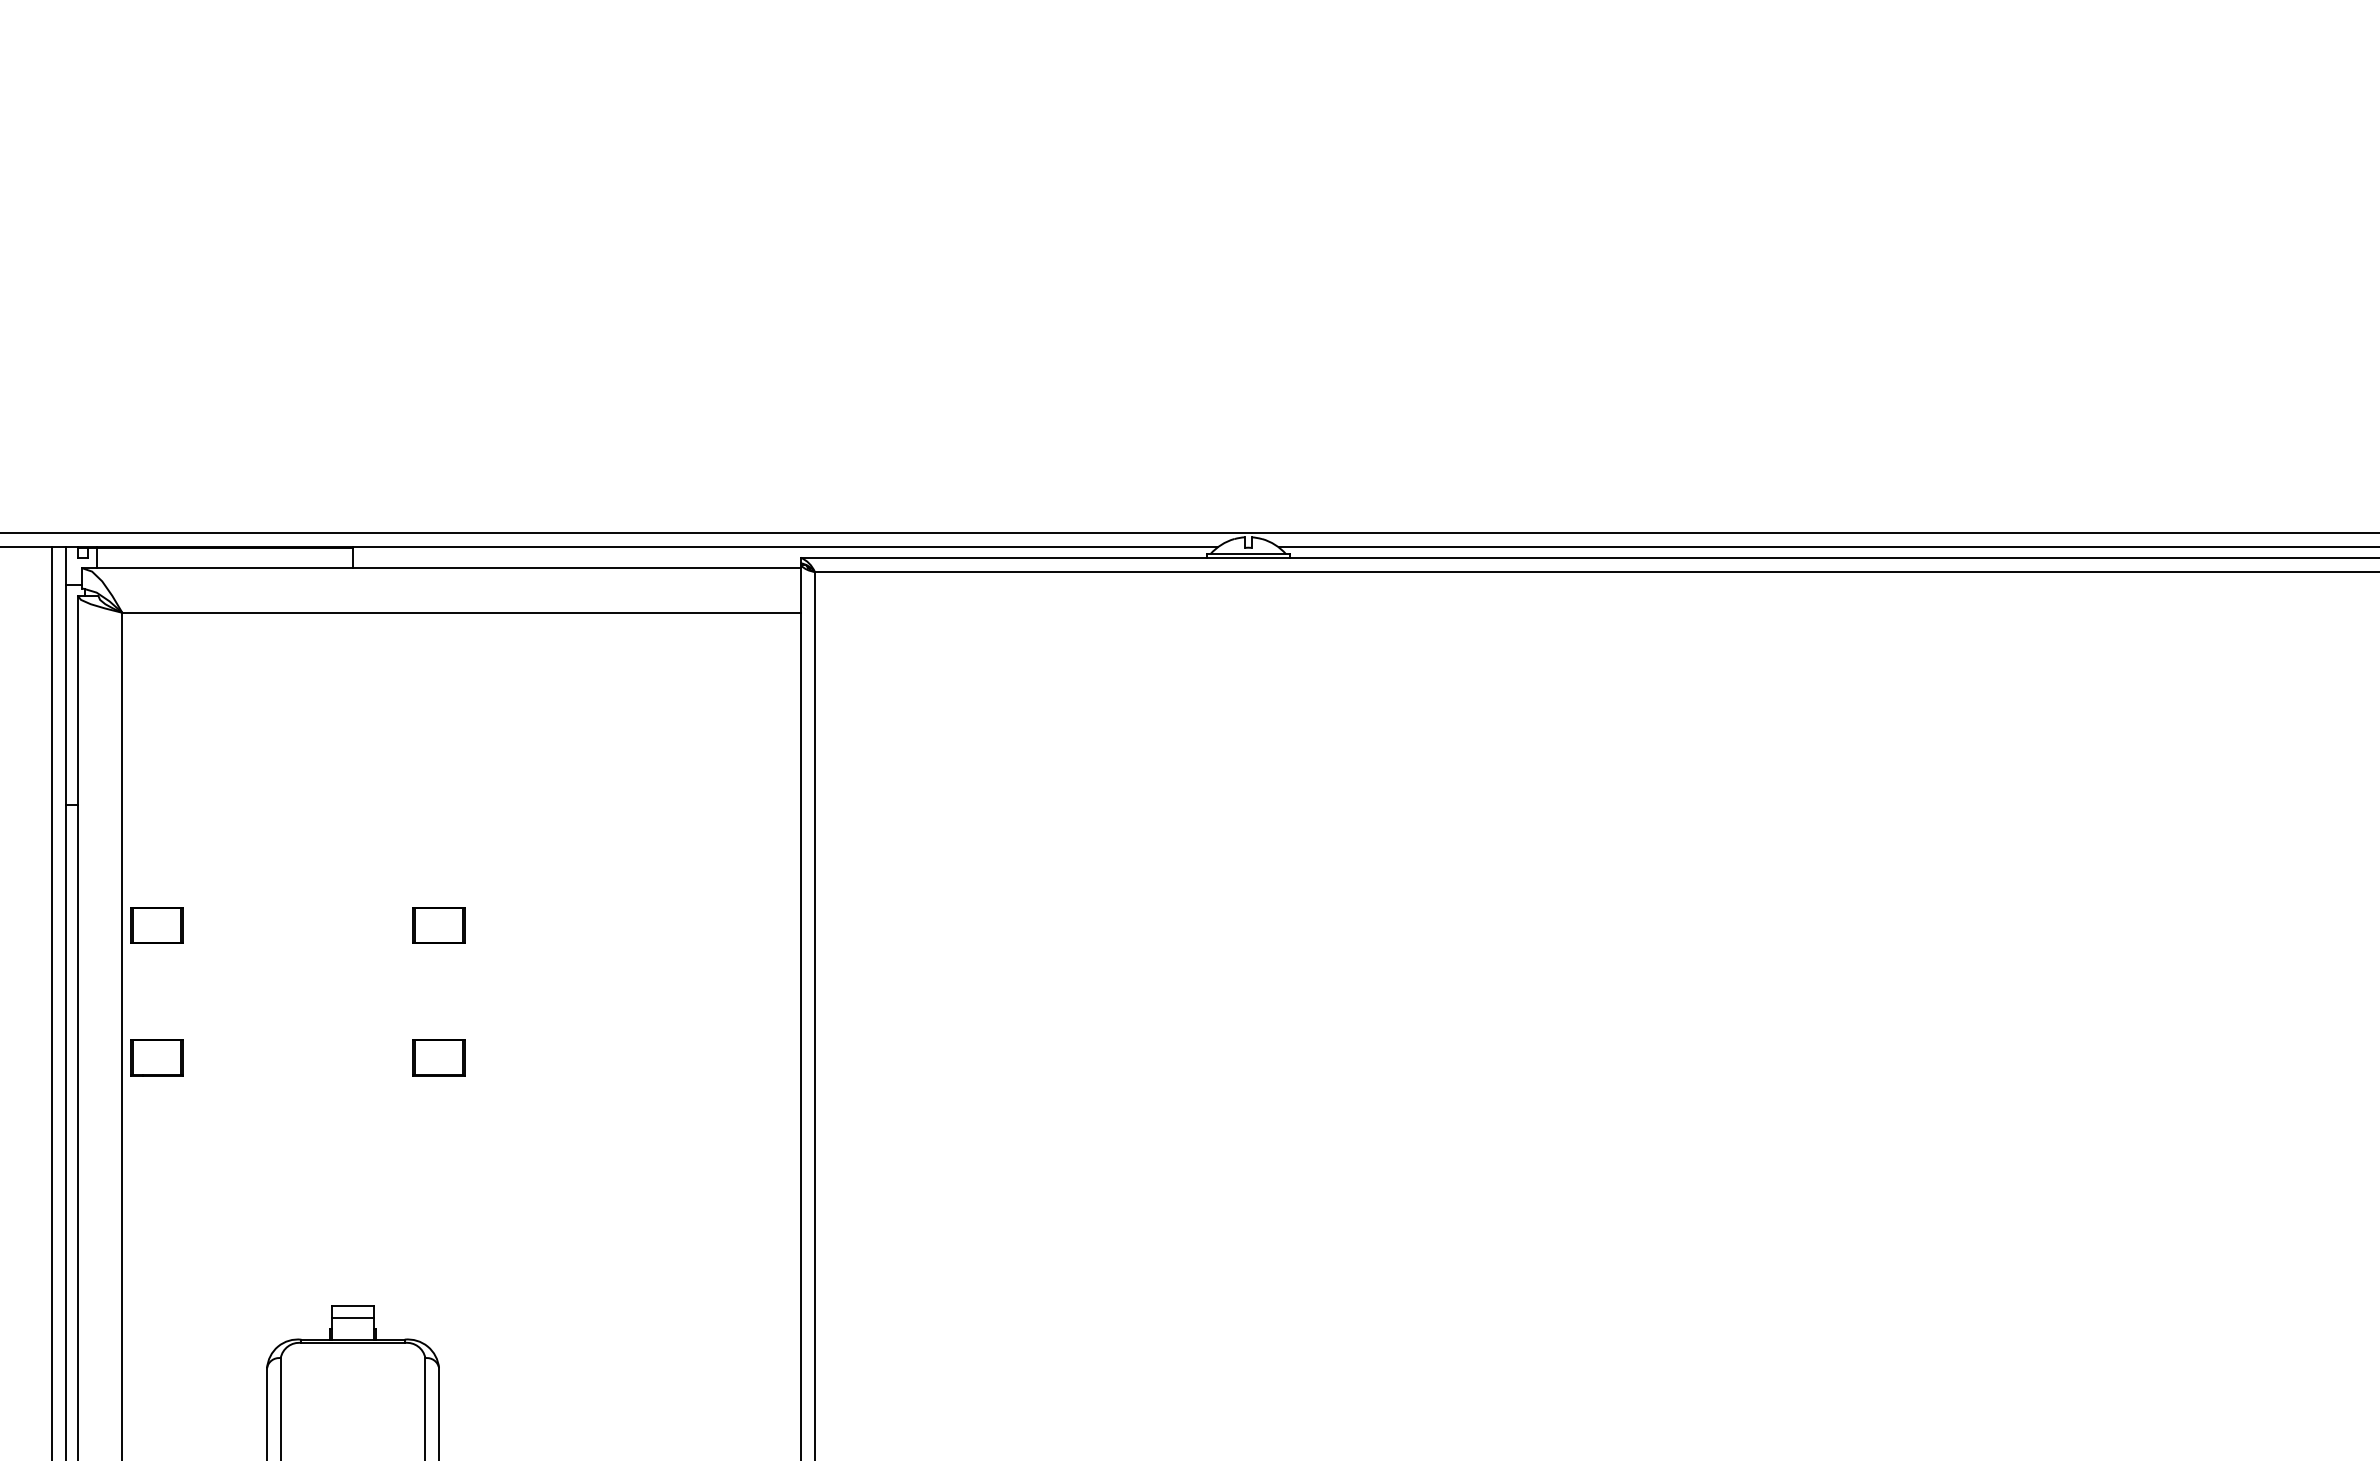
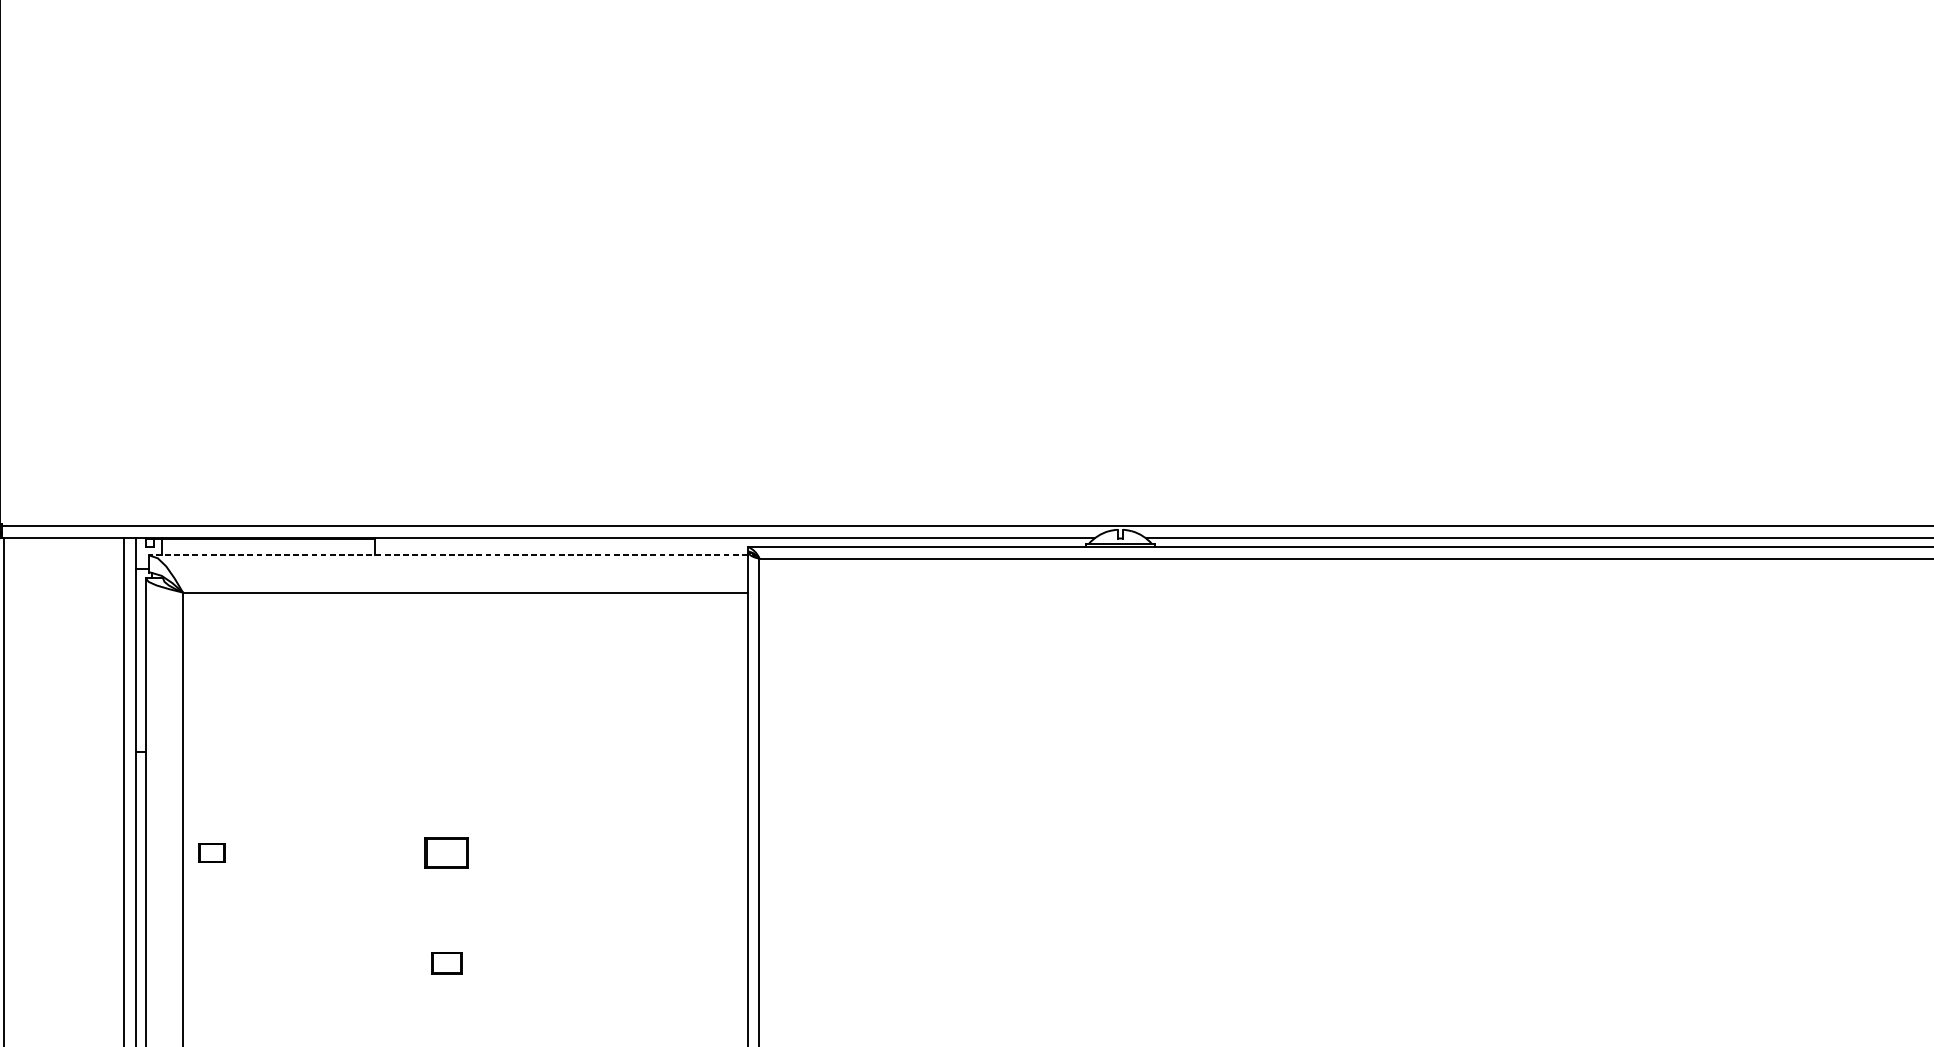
line: (440, 568) -> (447, 555), solid -> dashed
part: (156, 925) -> (211, 852), size x0.6
part: (156, 1057) -> (211, 962), removed
part: (438, 1057) -> (446, 962), size x0.7

